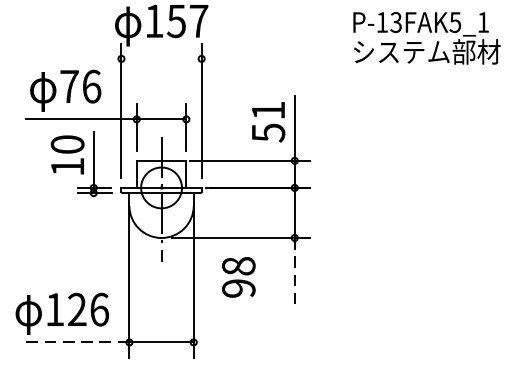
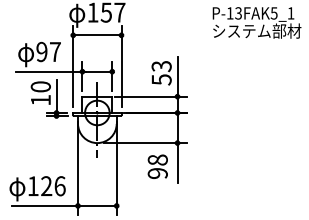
line: (160, 59) -> (96, 35), added
text: (80, 85) -> (48, 51), 76 -> 97
text: (268, 110) -> (161, 66), 51 -> 53
line: (294, 270) -> (177, 162), dashed -> solid
text: (238, 276) -> (157, 166), moved
line: (75, 341) -> (45, 205), dashed -> solid

